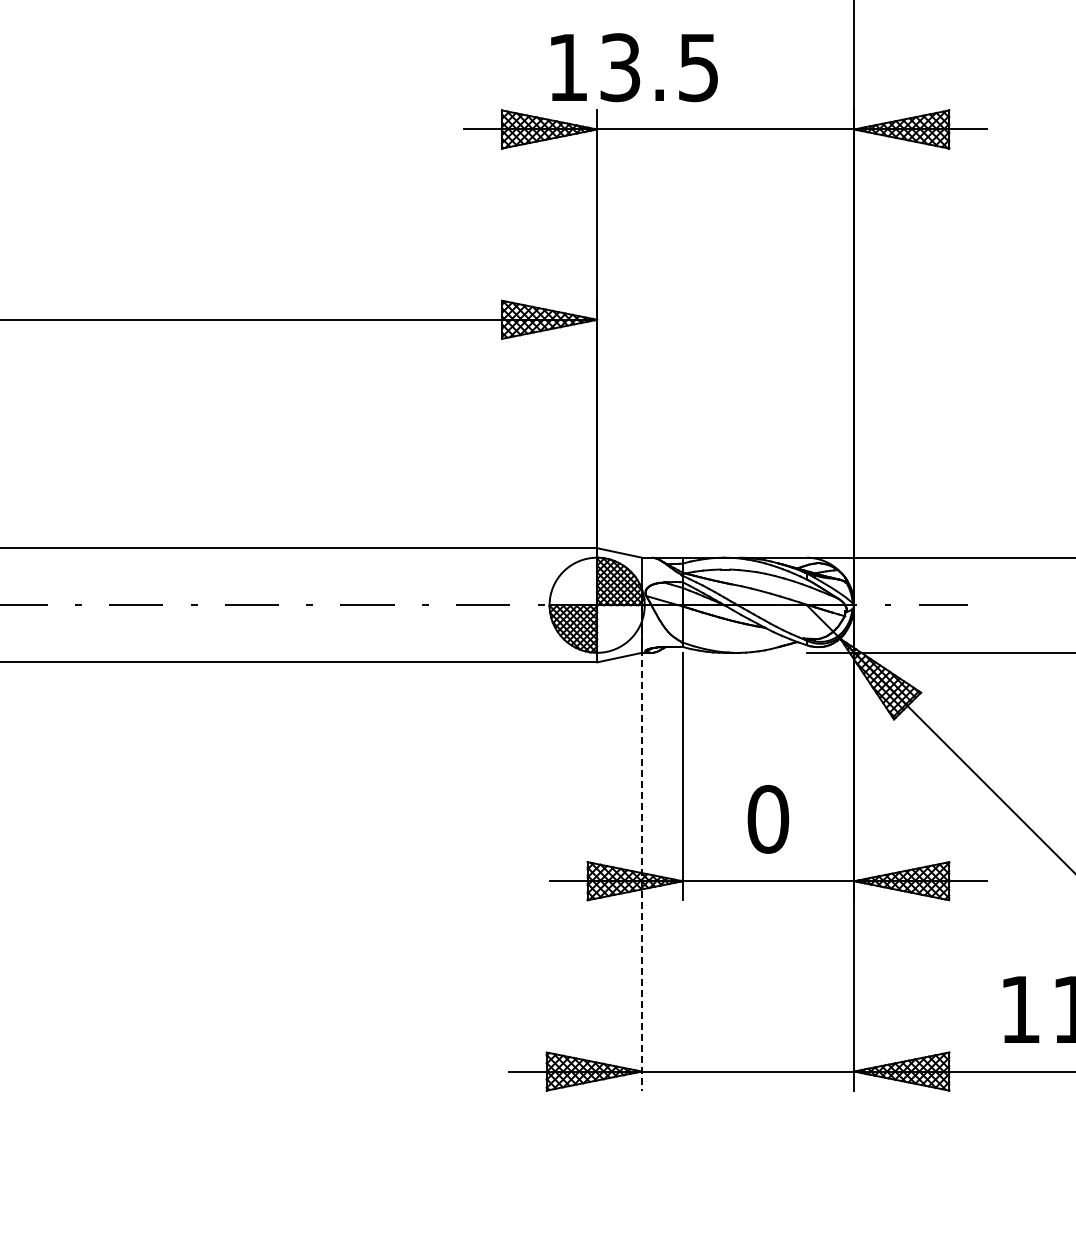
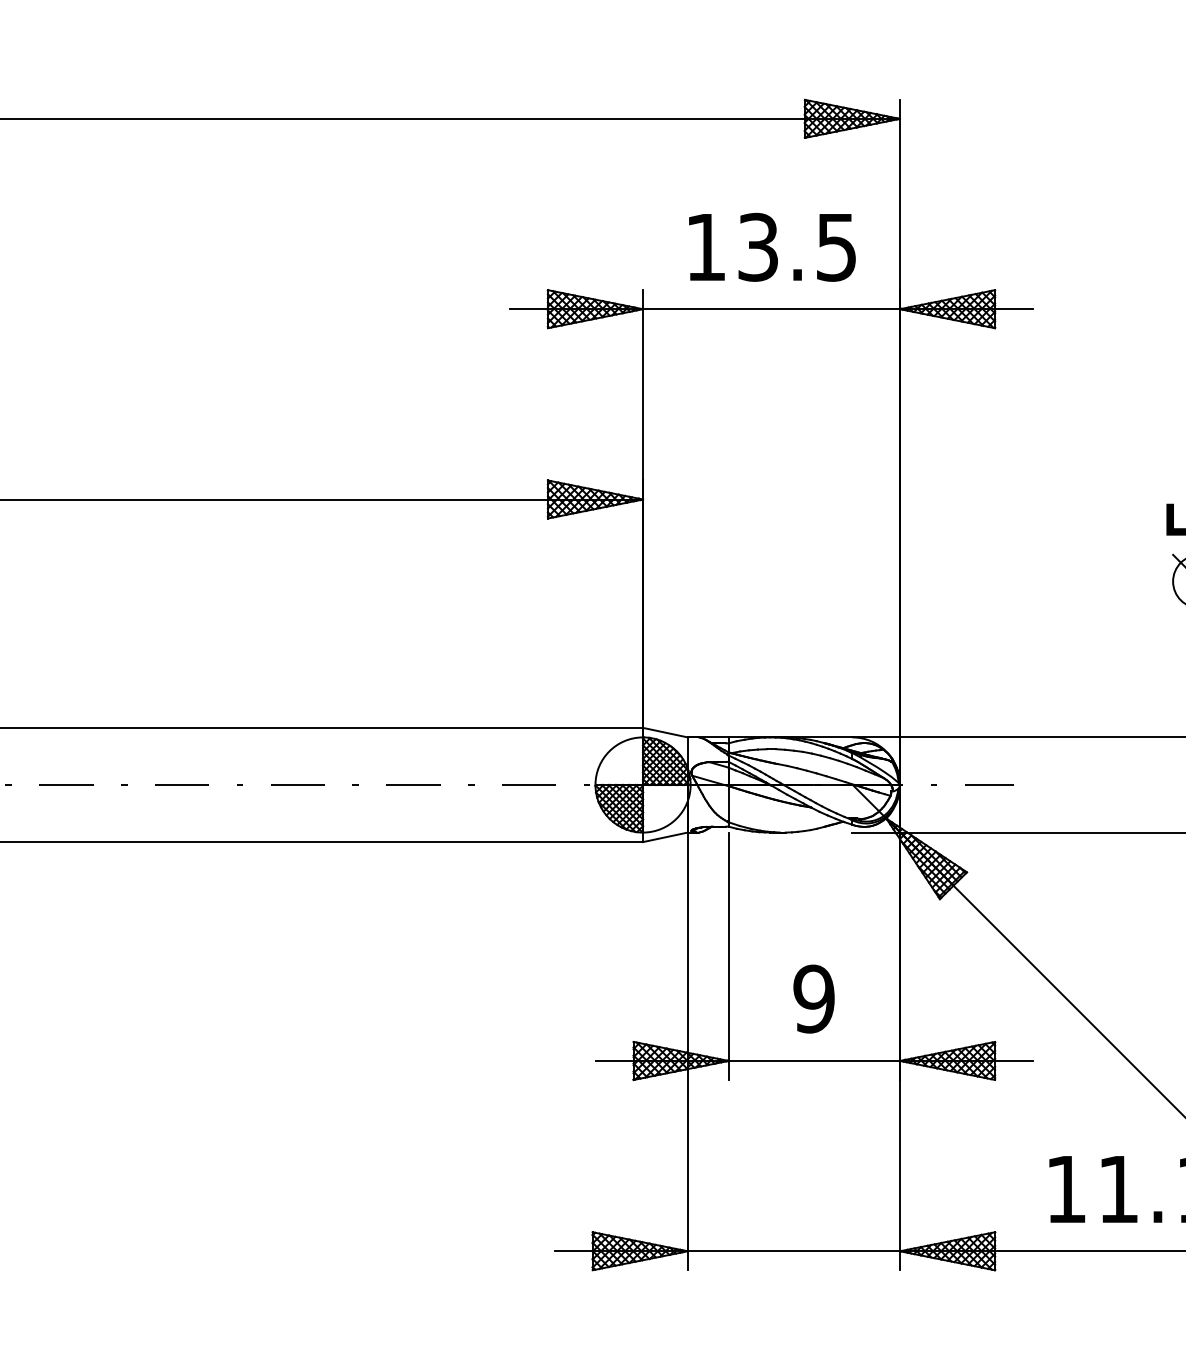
text: (634, 66) -> (772, 246), moved
text: (767, 818) -> (813, 998), 0 -> 9
line: (641, 847) -> (687, 1027), dashed -> solid

